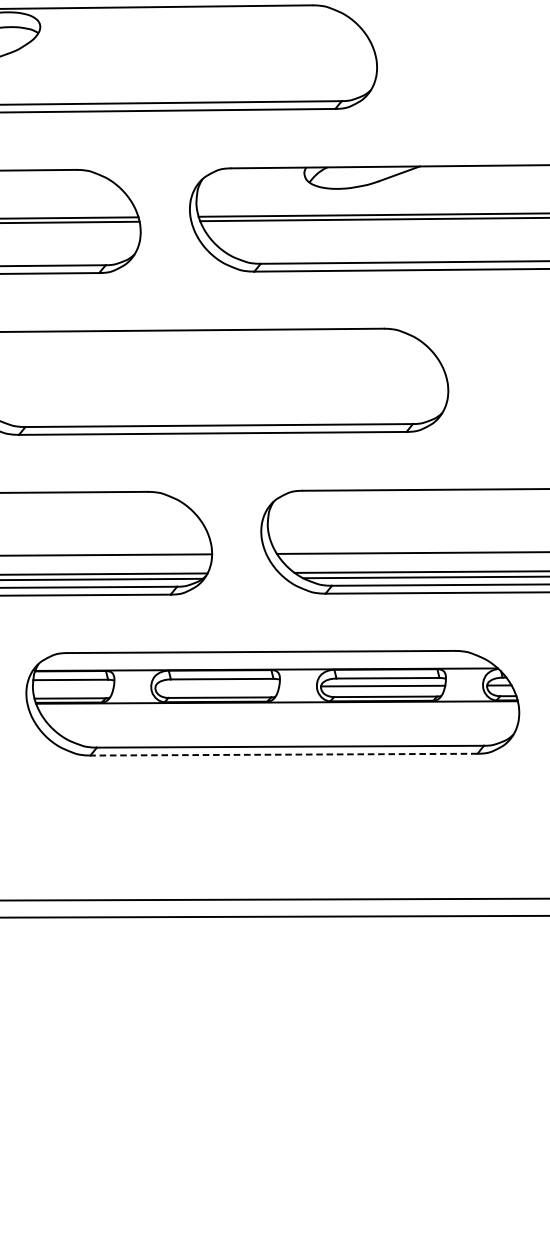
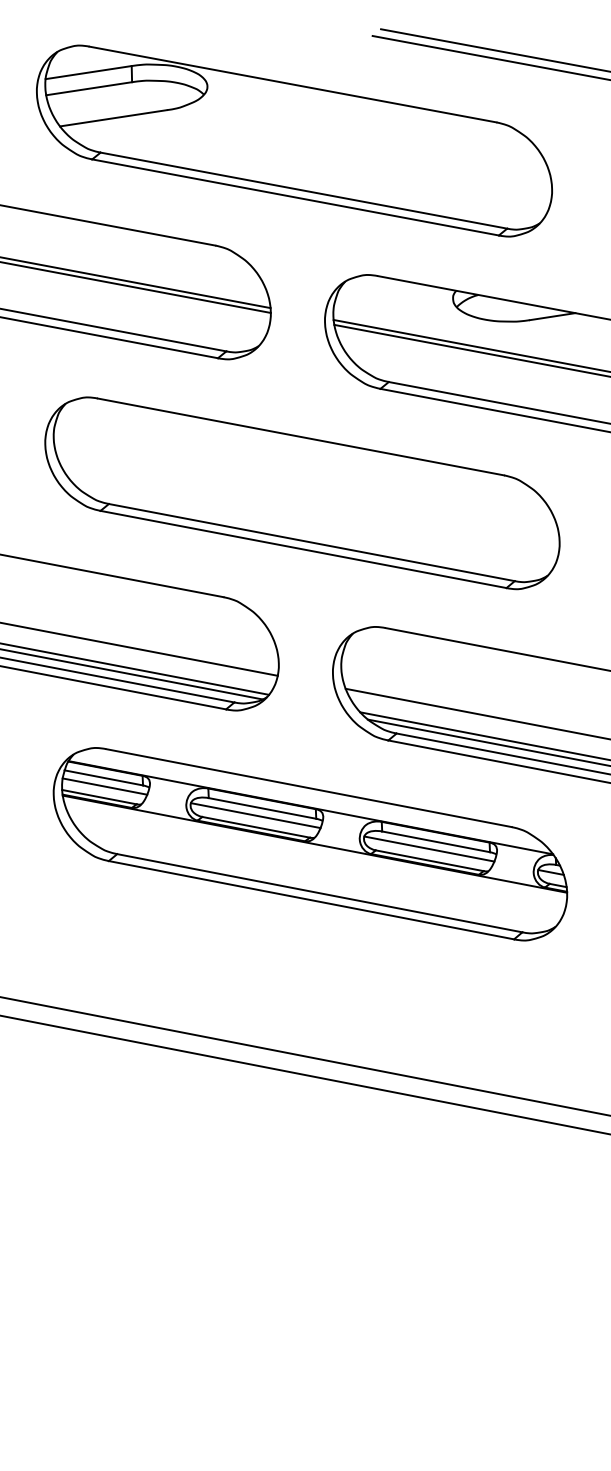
line: (217, 686) -> (255, 815), added
line: (72, 687) -> (104, 786), added
line: (283, 755) -> (310, 900), dashed -> solid

